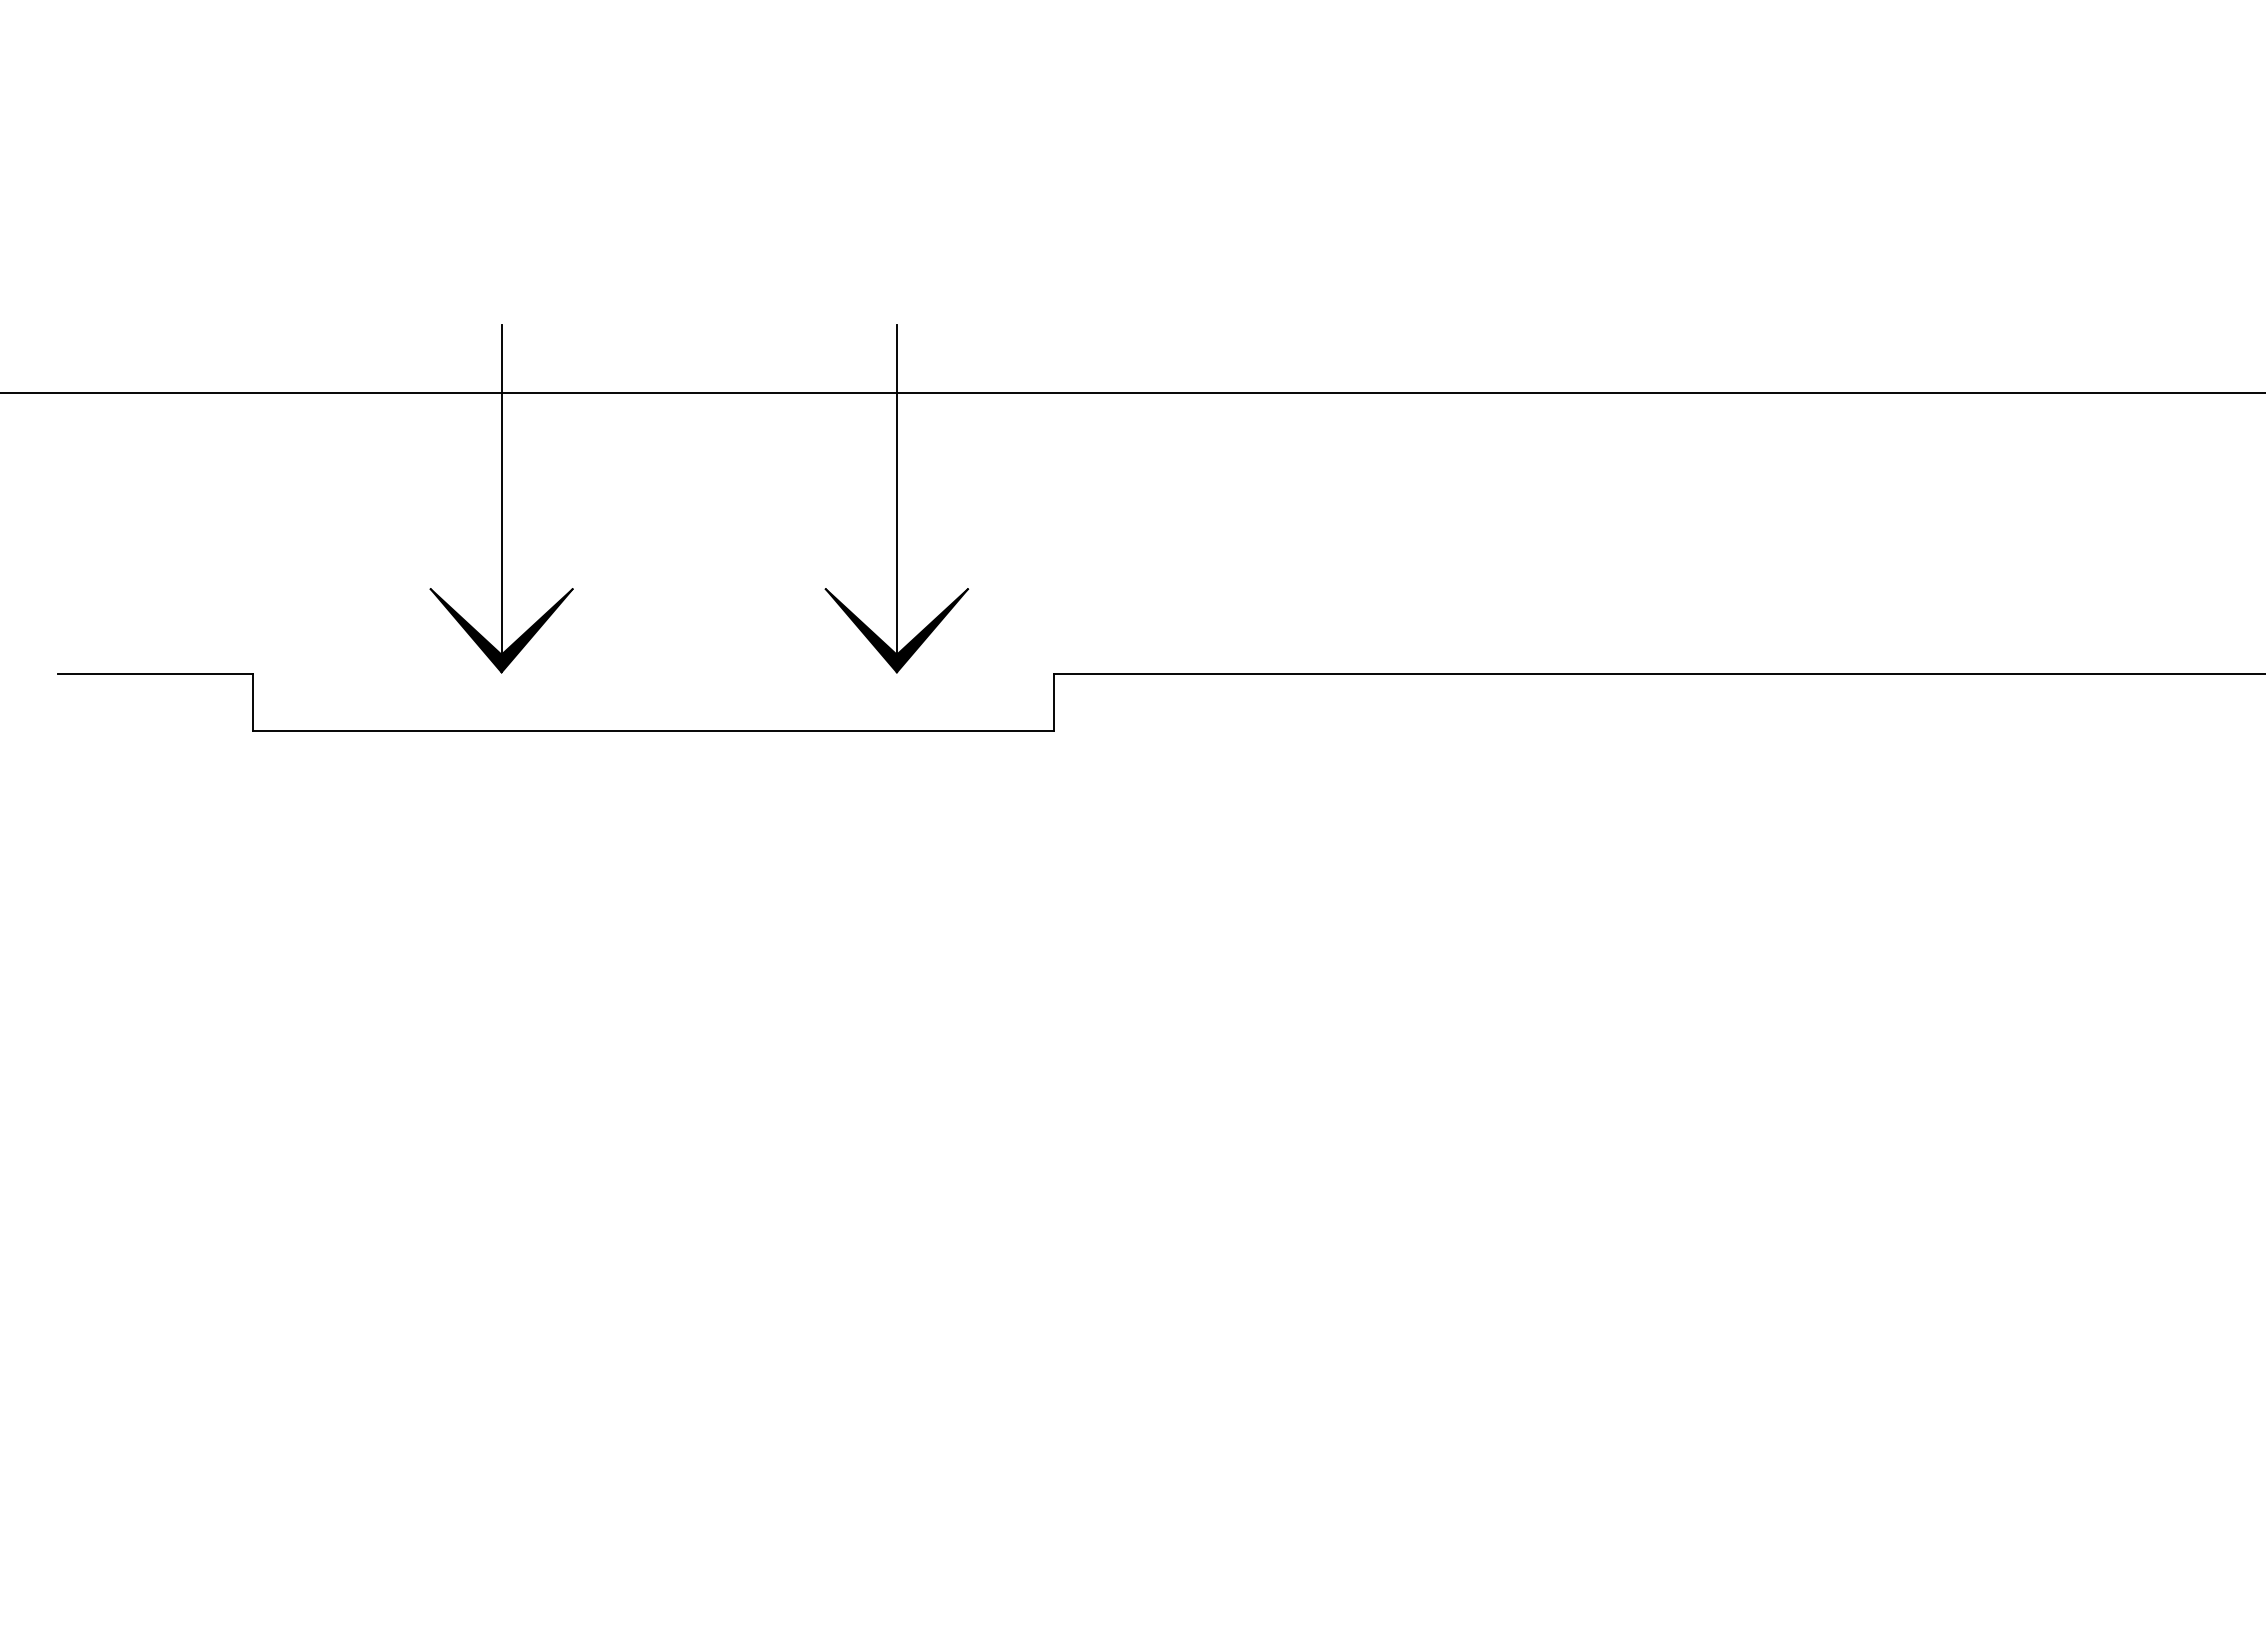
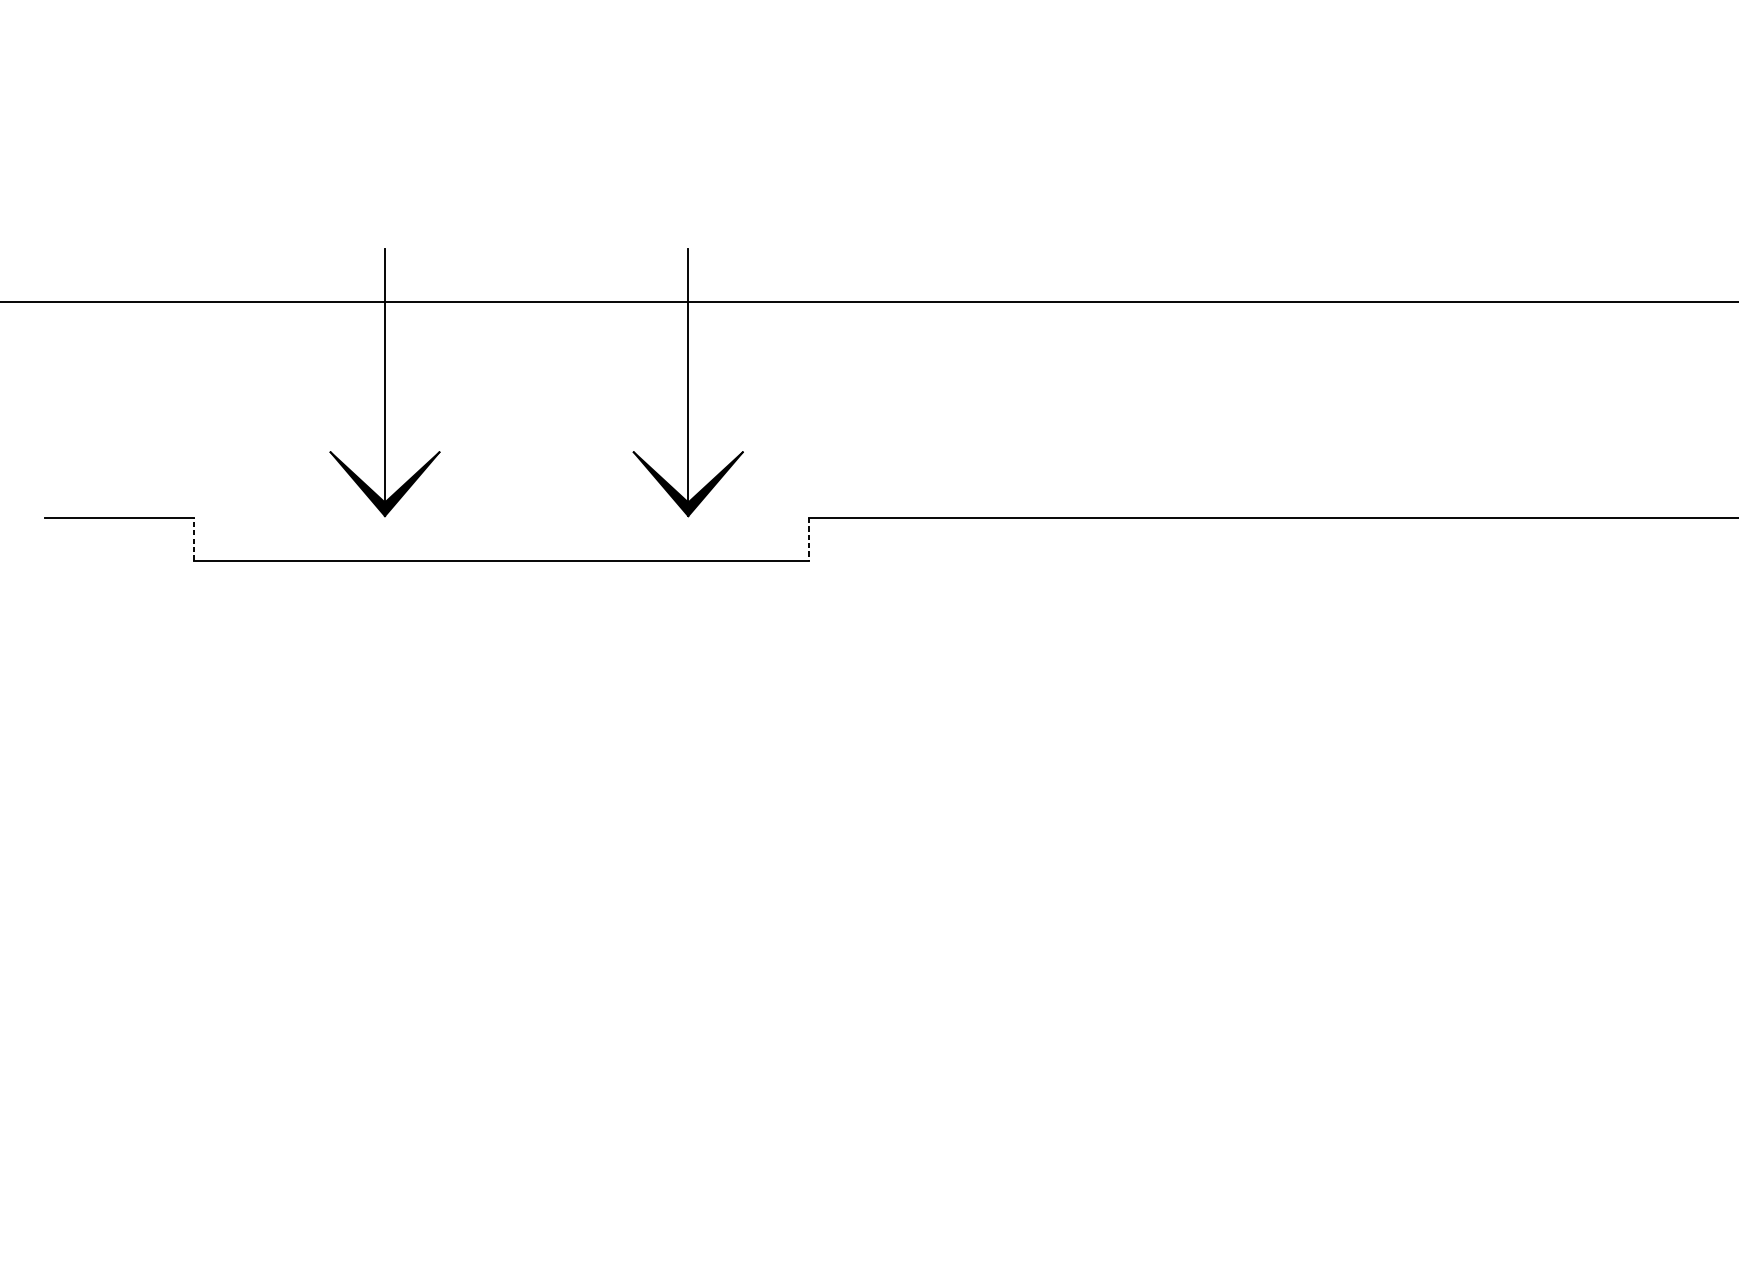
line: (253, 702) -> (194, 539), solid -> dashed
line: (1054, 703) -> (809, 539), solid -> dashed

